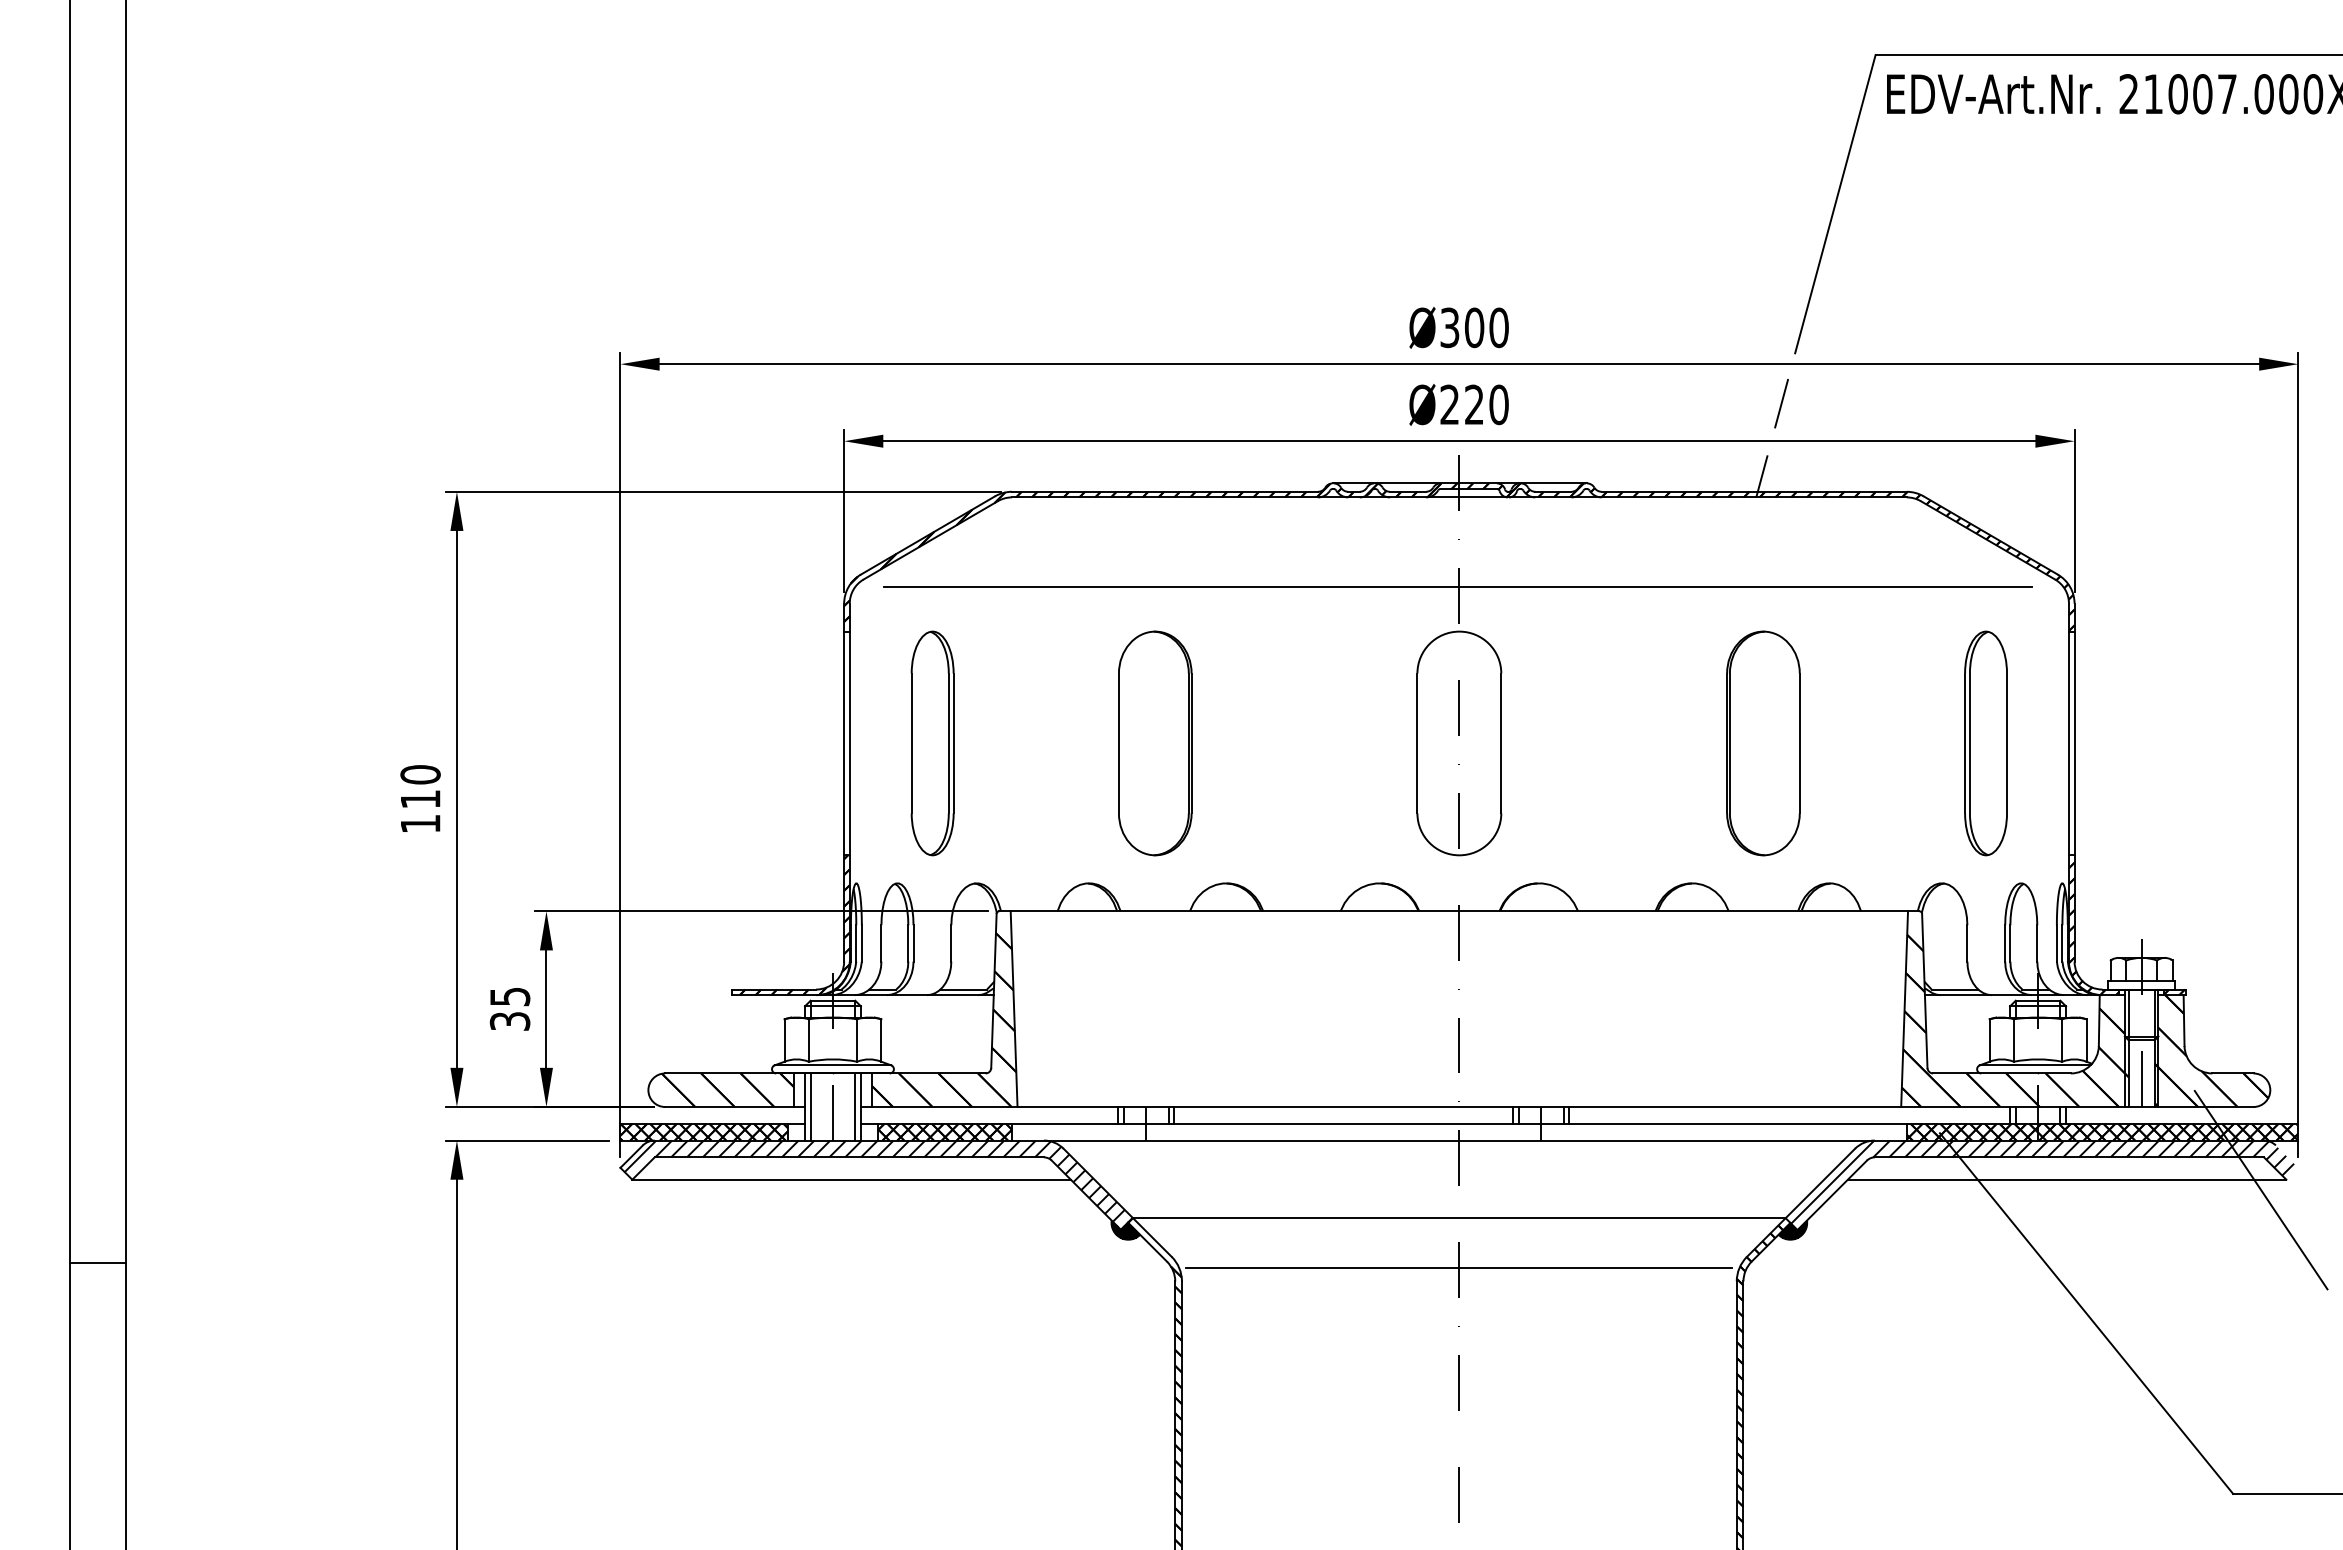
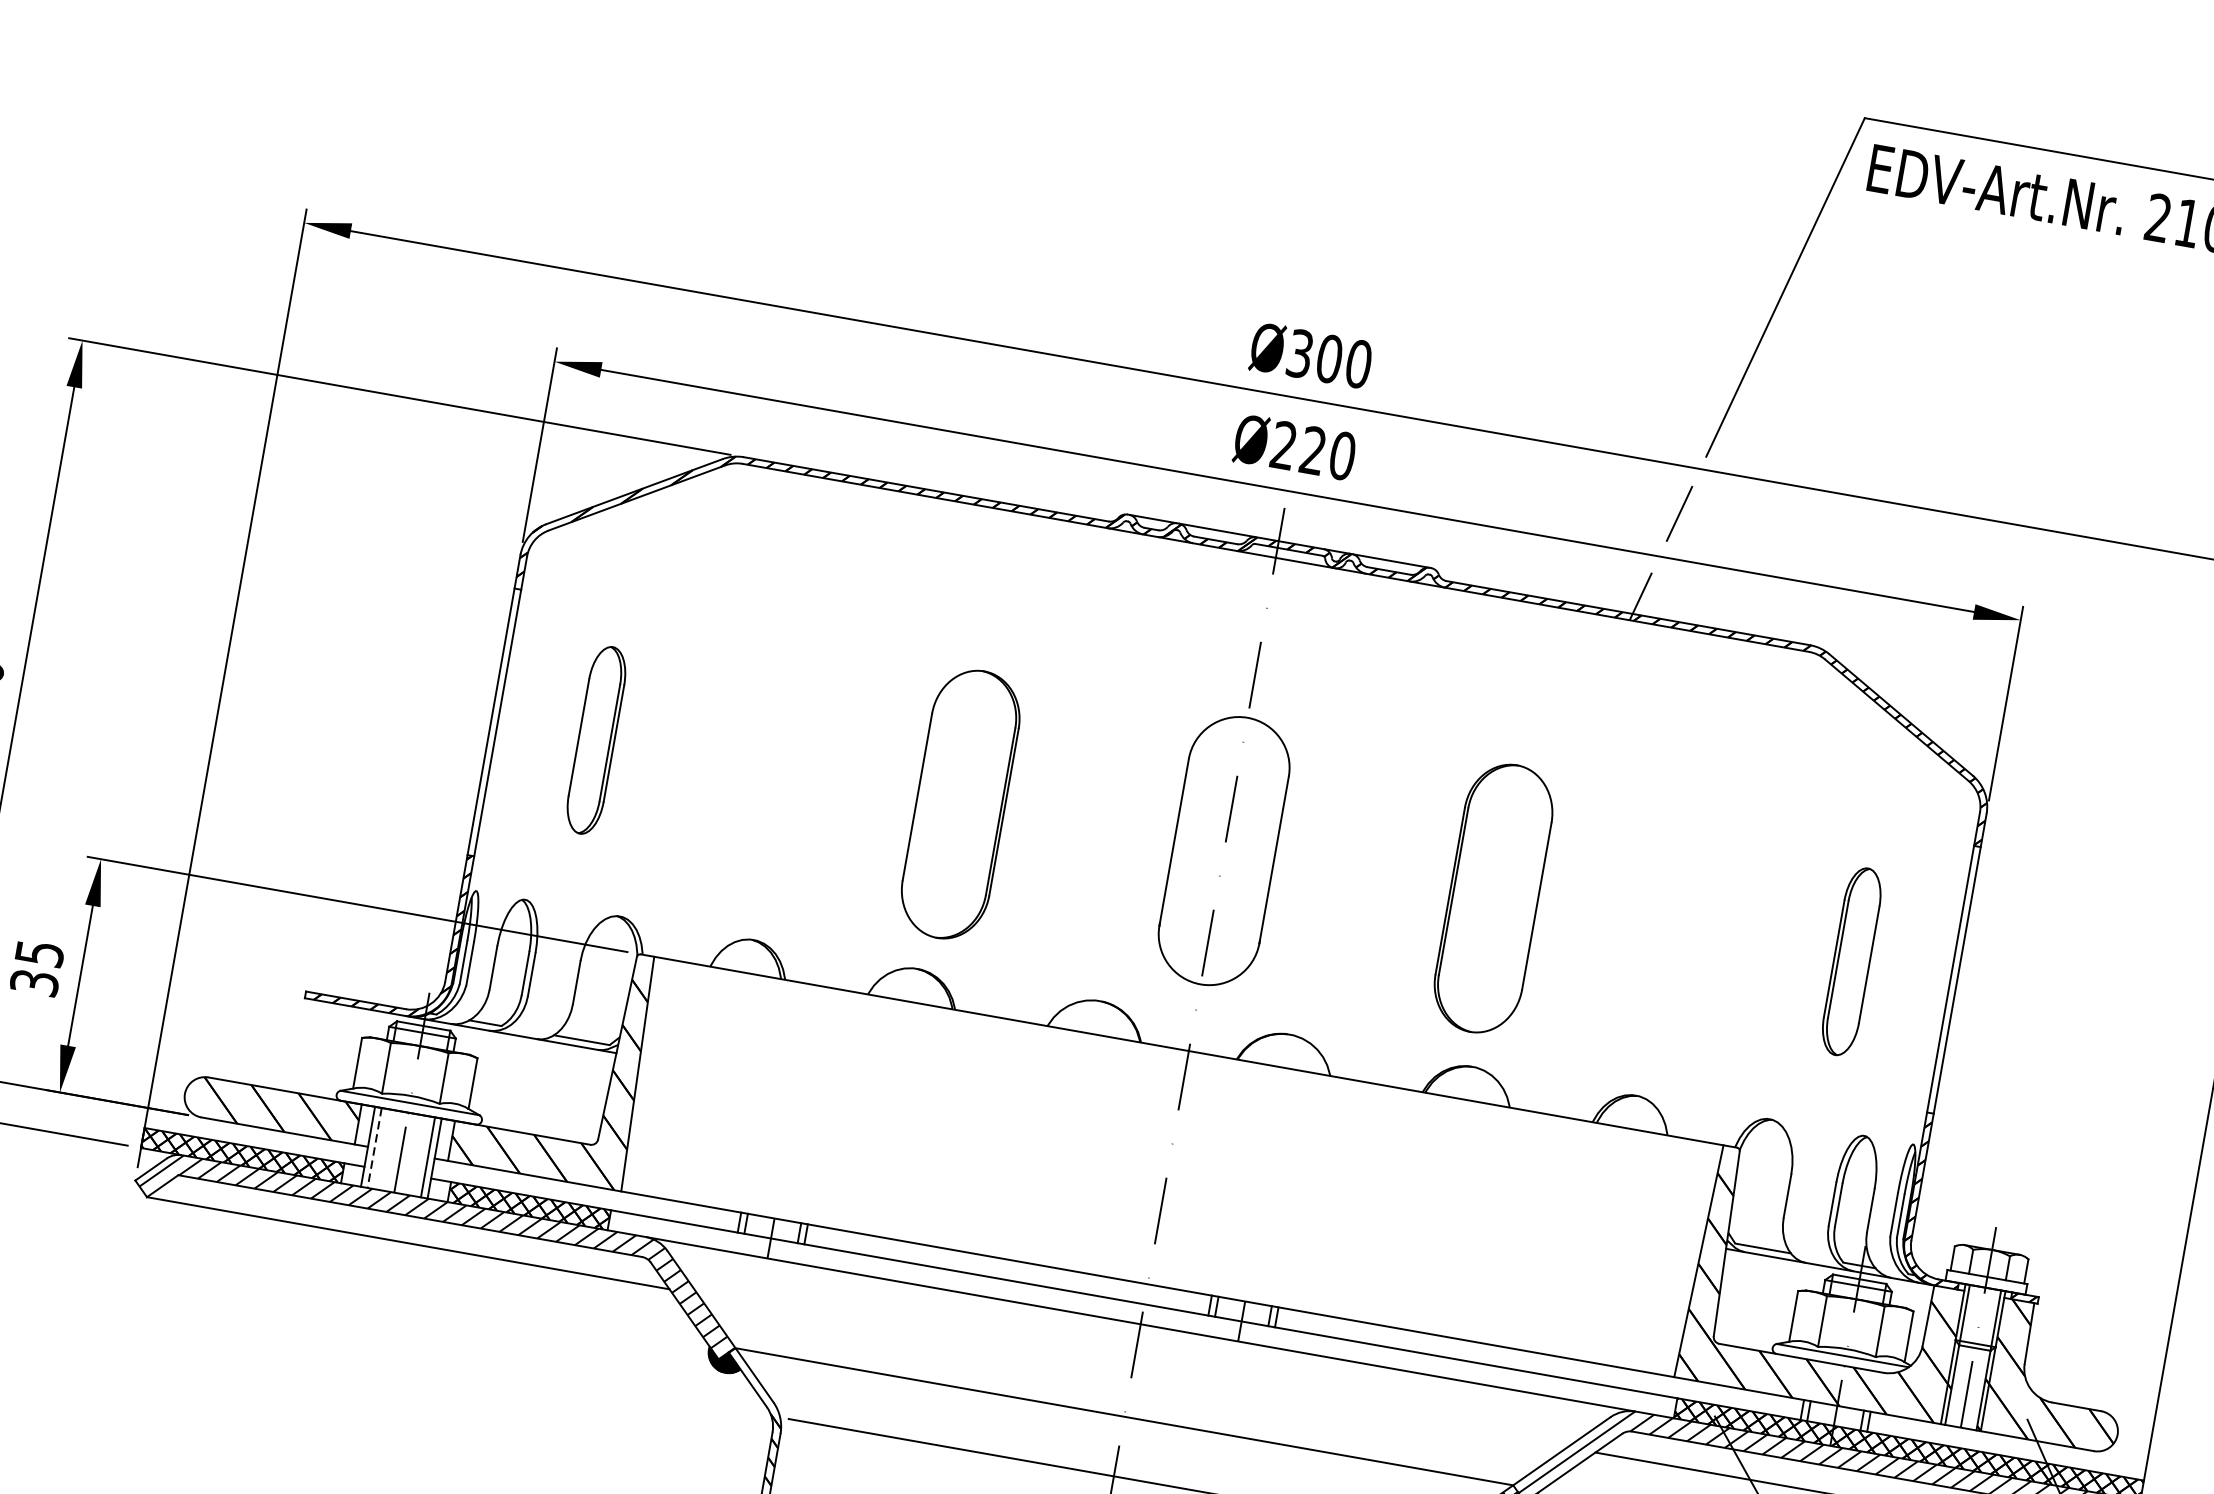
line: (1457, 586) -> (1254, 663), removed
part: (932, 743) -> (596, 740), size x0.7
part: (1155, 743) -> (960, 804), moved
part: (1763, 743) -> (1493, 898), moved
part: (1985, 743) -> (1851, 961), size x0.7
line: (810, 1107) -> (374, 1148), solid -> dashed

